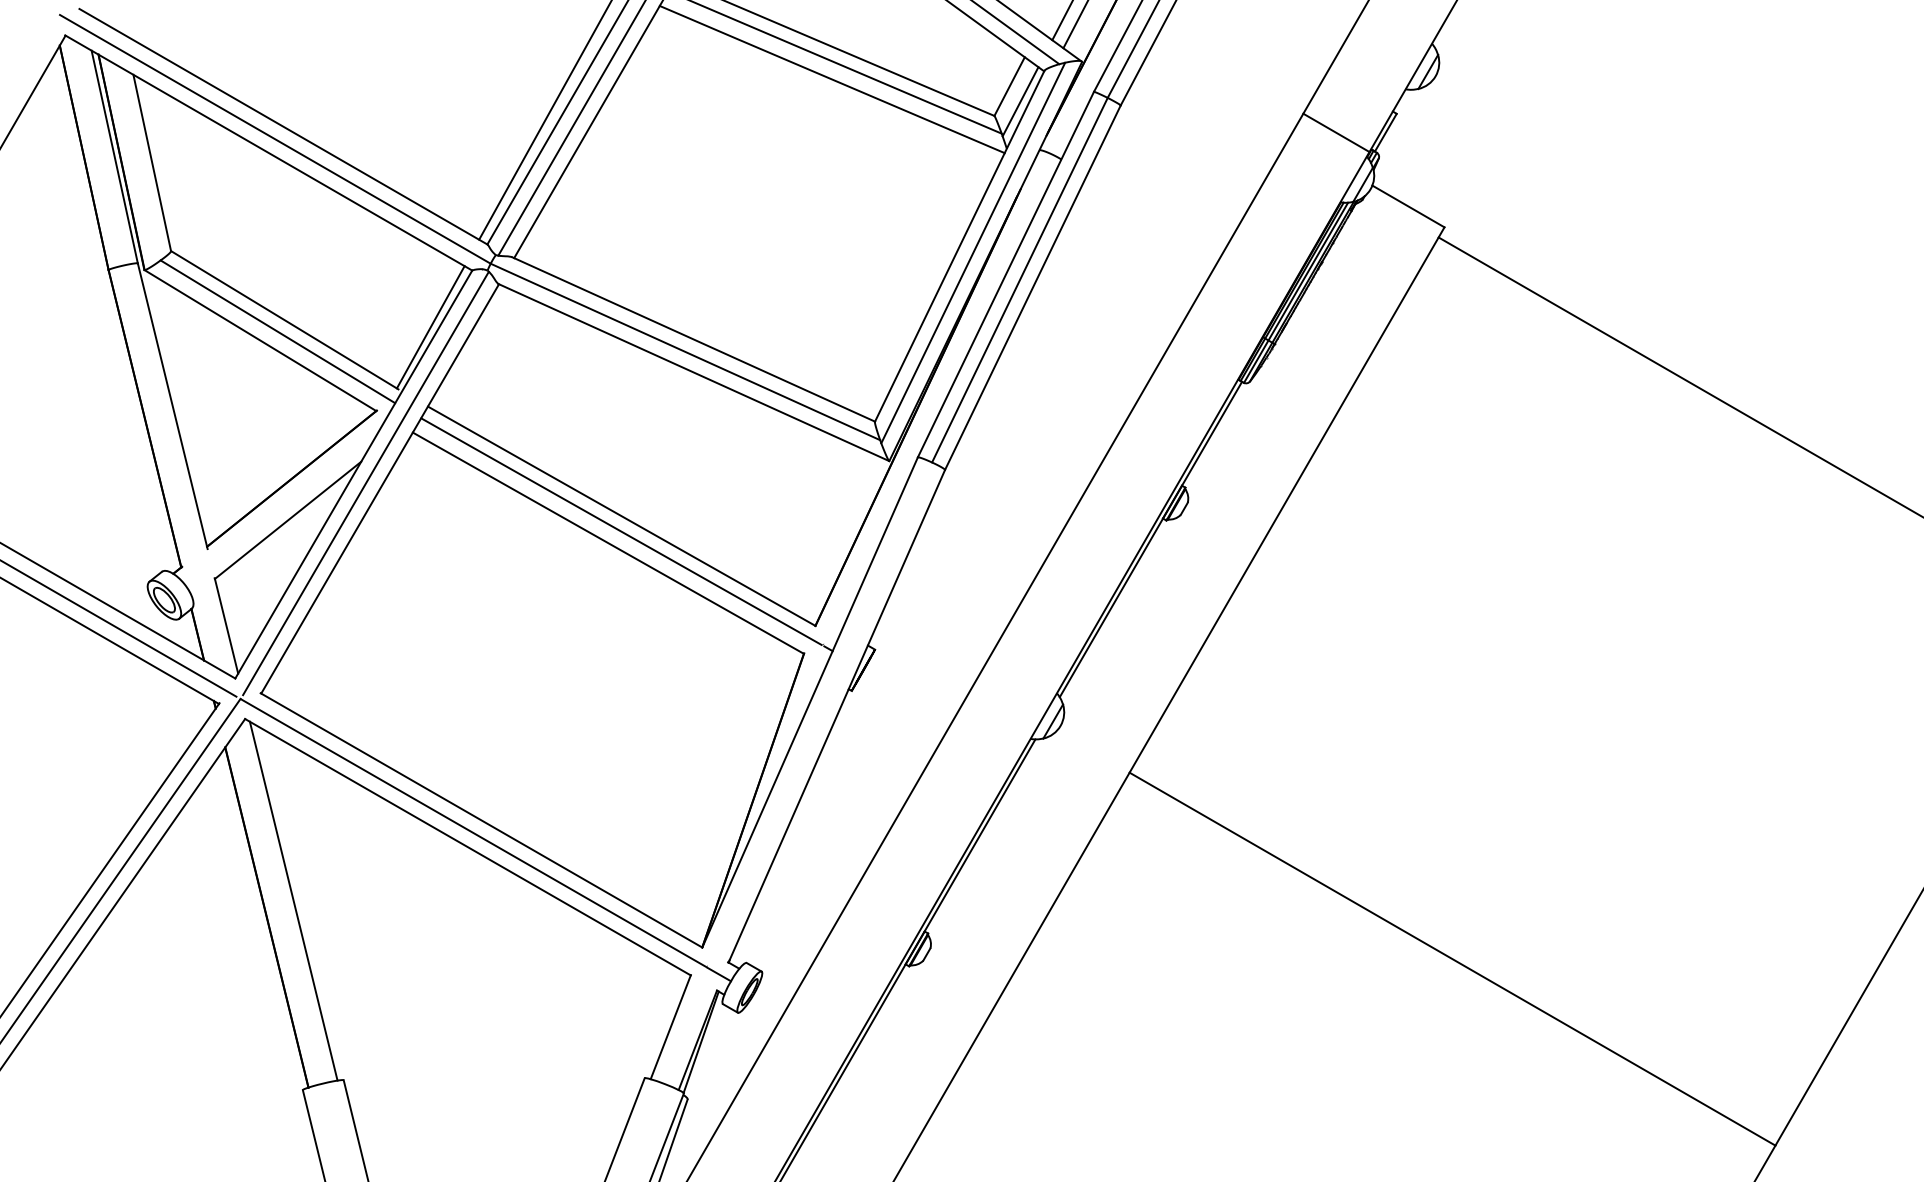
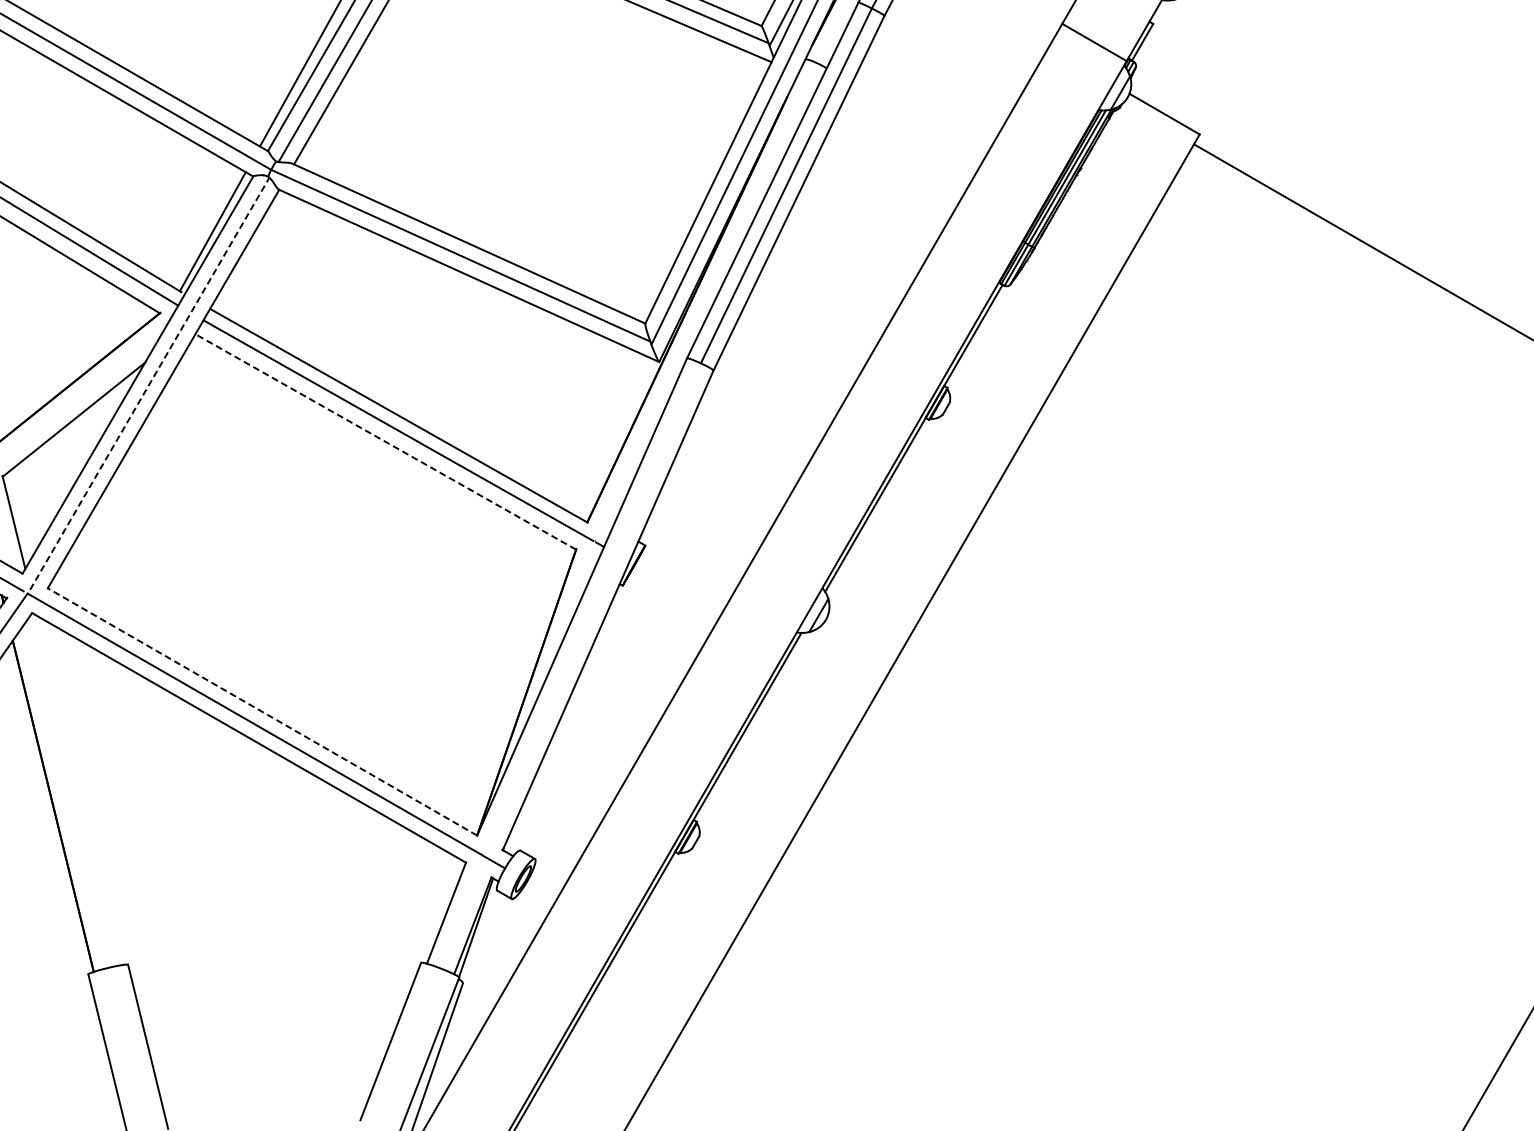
line: (365, 483) -> (149, 383), solid -> dashed
line: (608, 543) -> (385, 442), solid -> dashed
line: (481, 820) -> (262, 711), solid -> dashed
line: (293, 900) -> (79, 789), removed
line: (1452, 958) -> (1207, 846), removed

